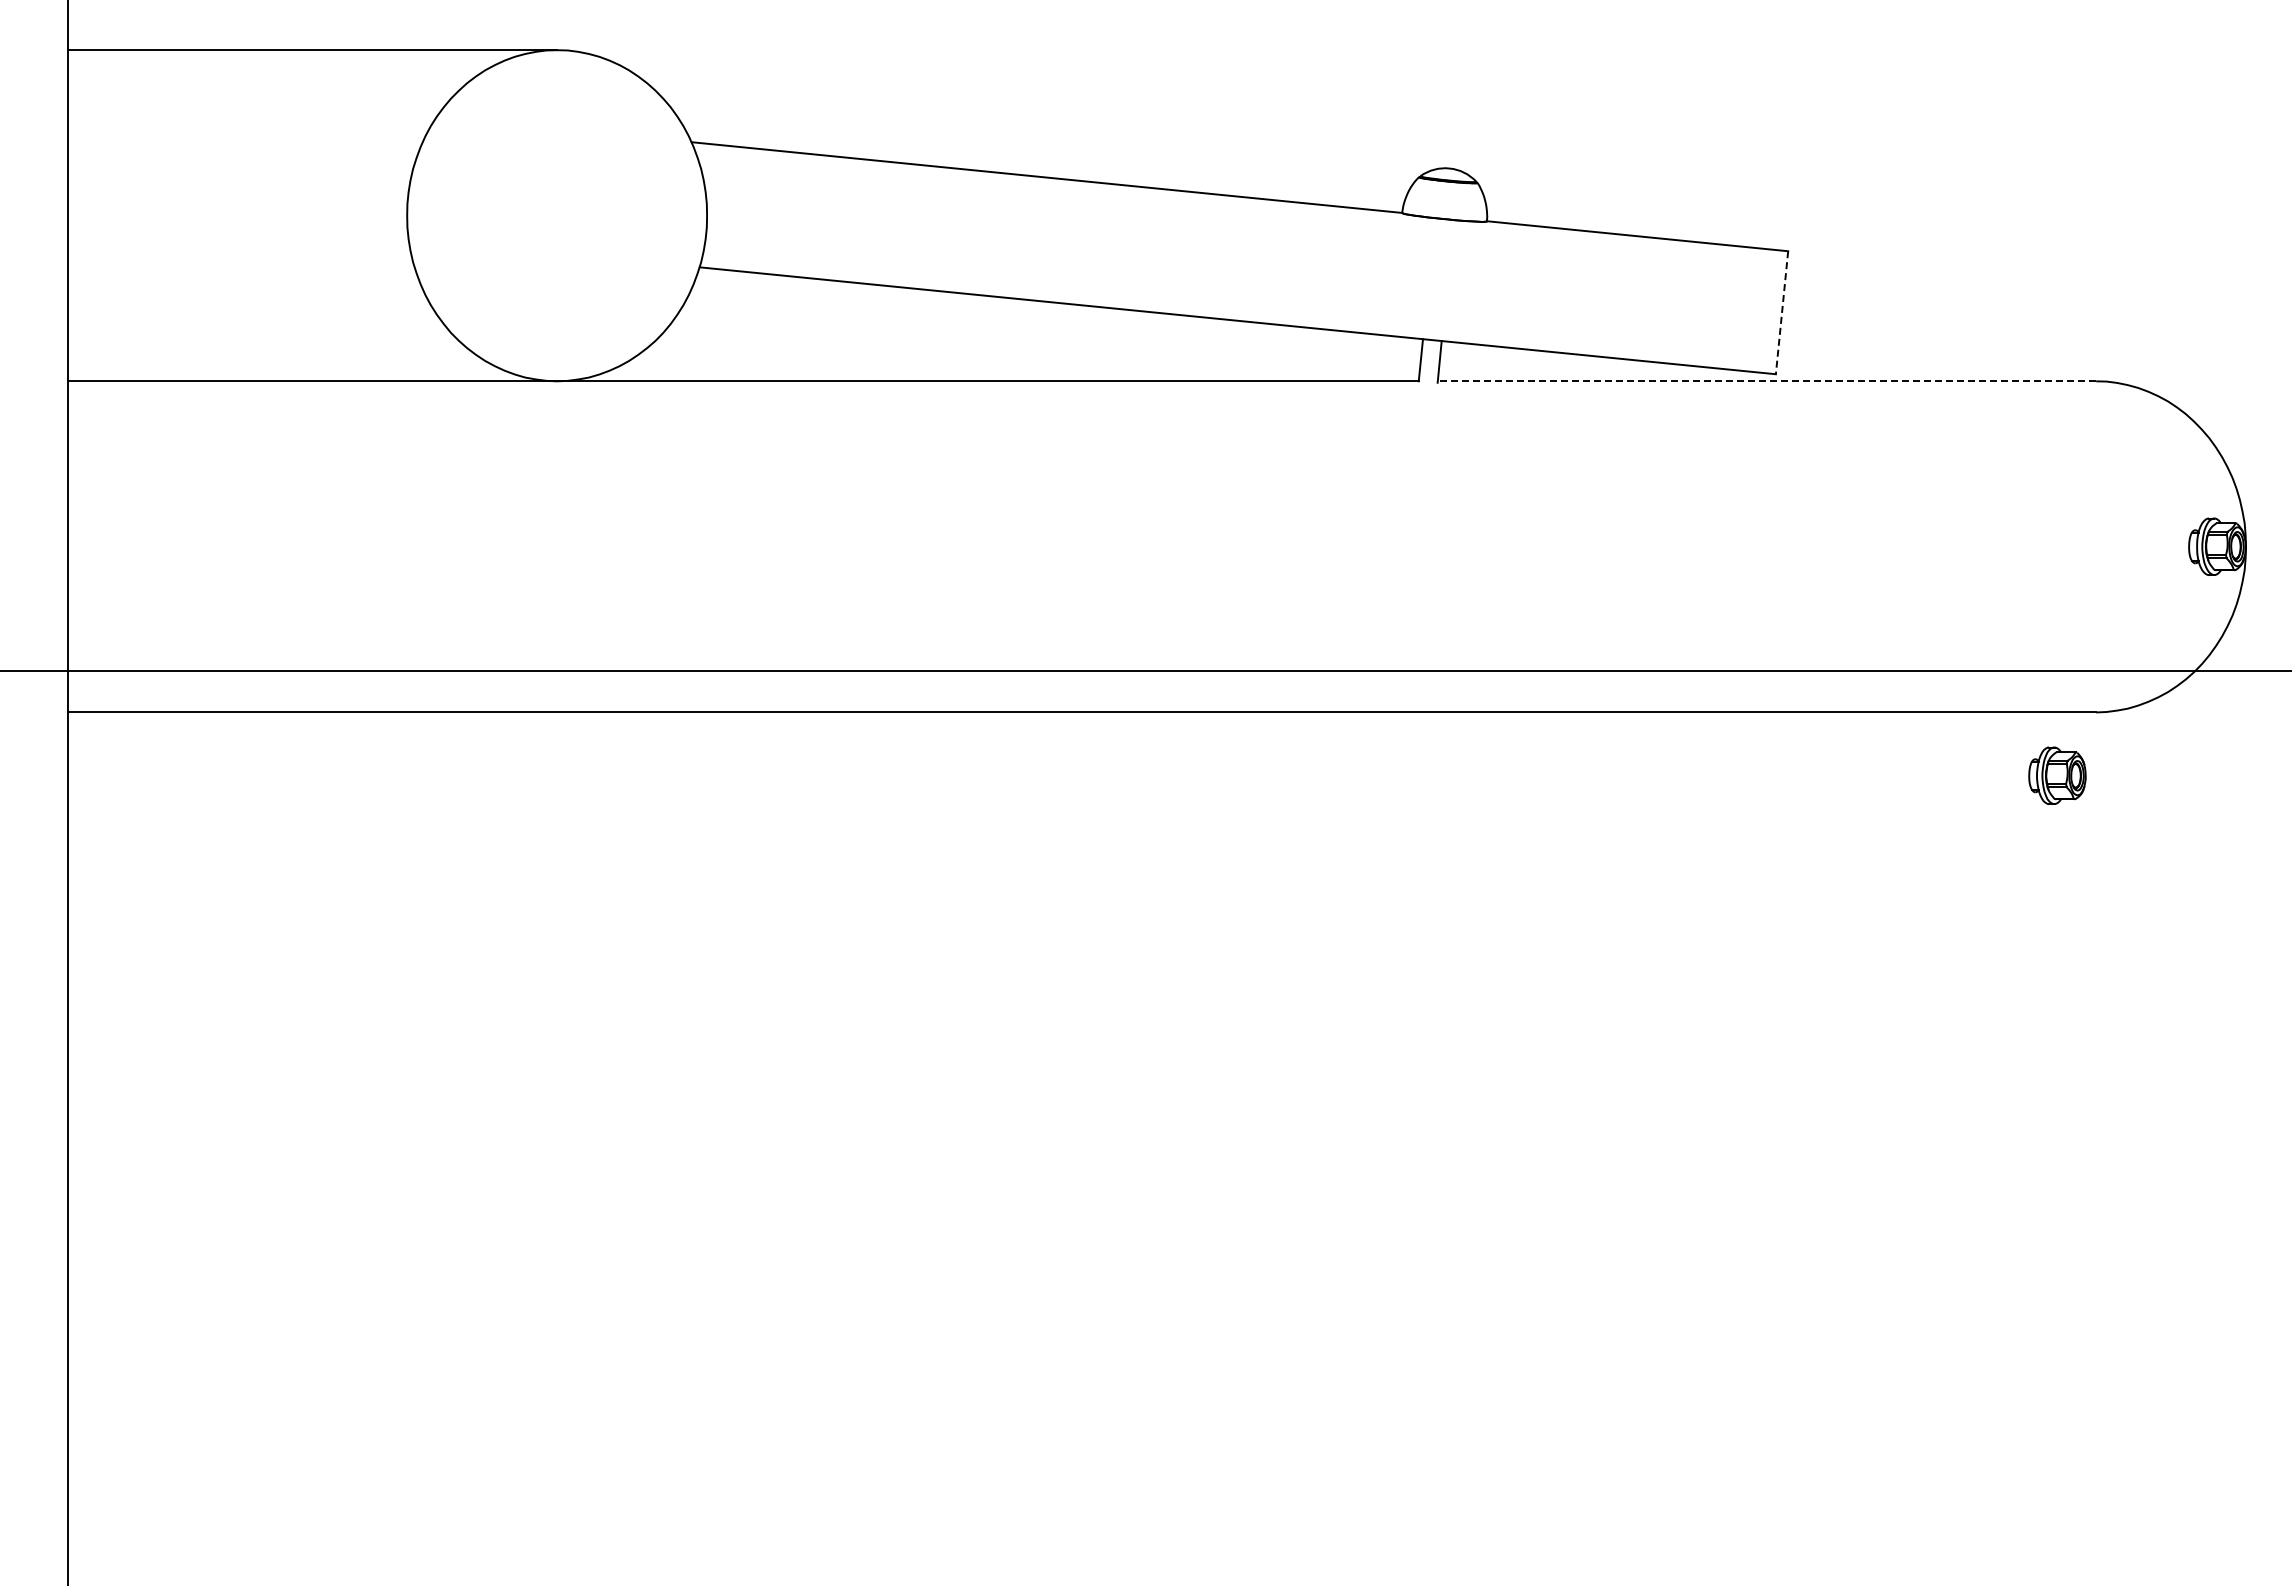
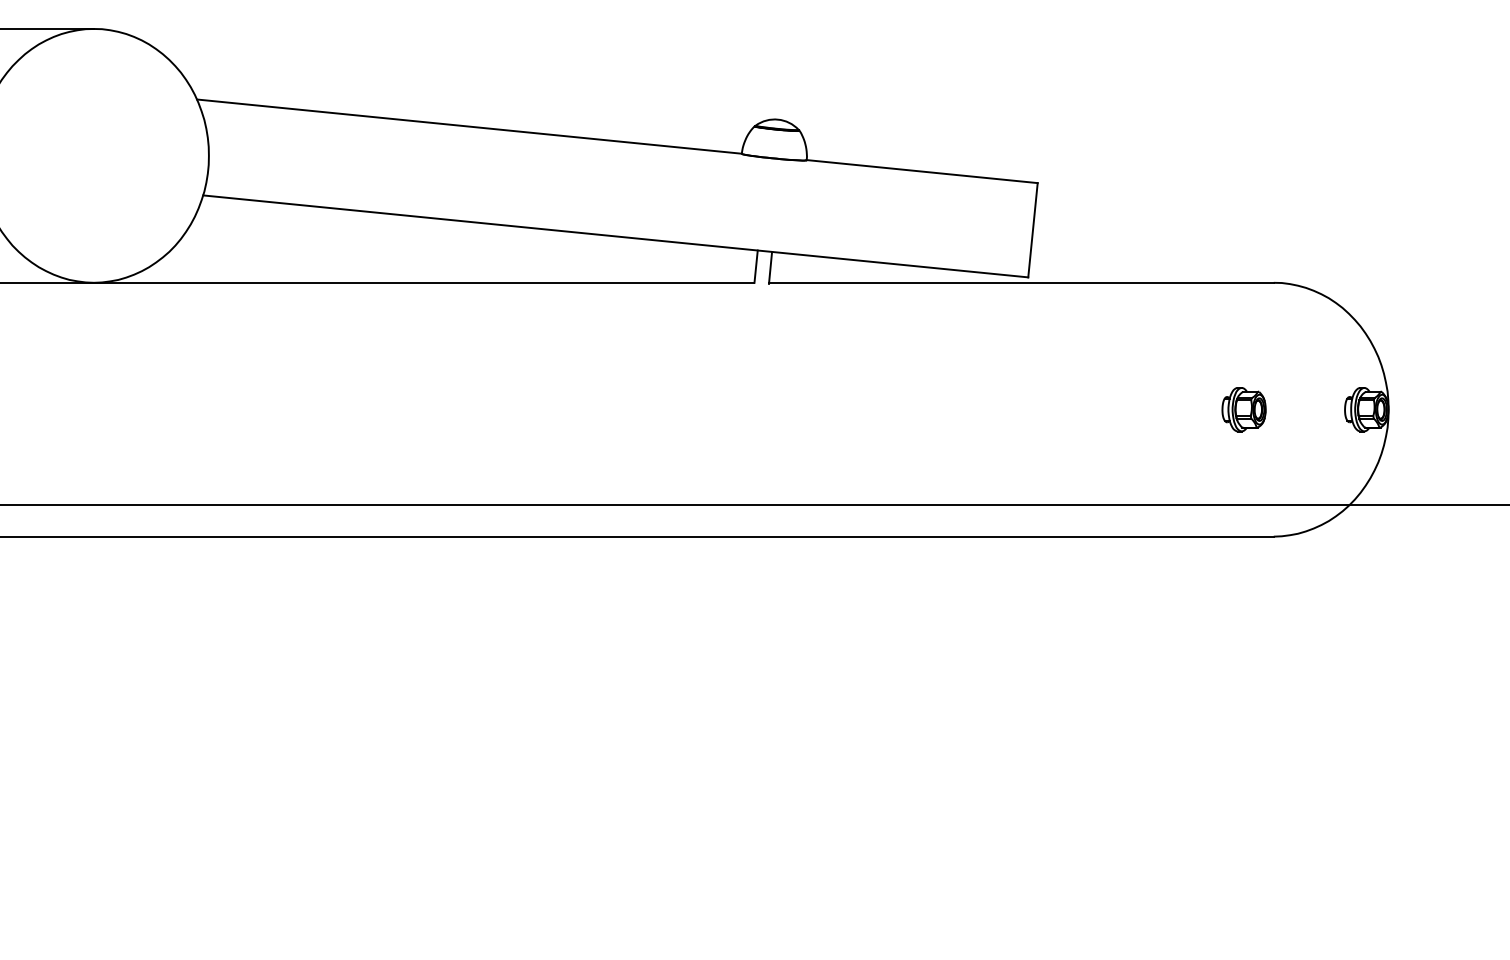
line: (1782, 312) -> (1033, 230), dashed -> solid
line: (1766, 381) -> (1021, 282), dashed -> solid
part: (2057, 775) -> (1244, 409), moved

